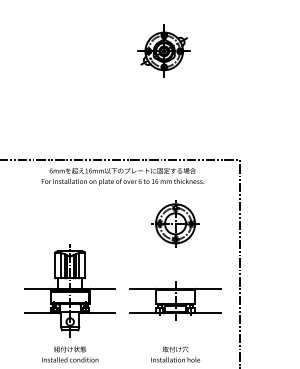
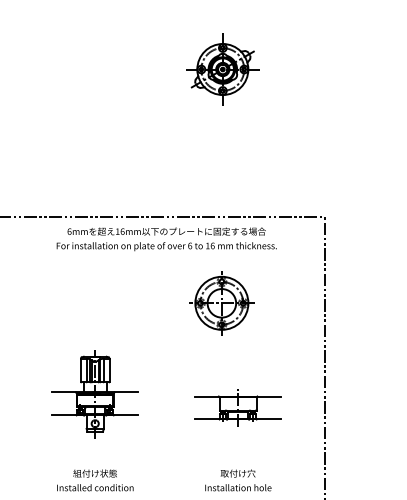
part: (175, 223) -> (221, 302), moved
part: (69, 290) -> (94, 393), size x0.7
part: (175, 300) -> (238, 407), size x0.7

